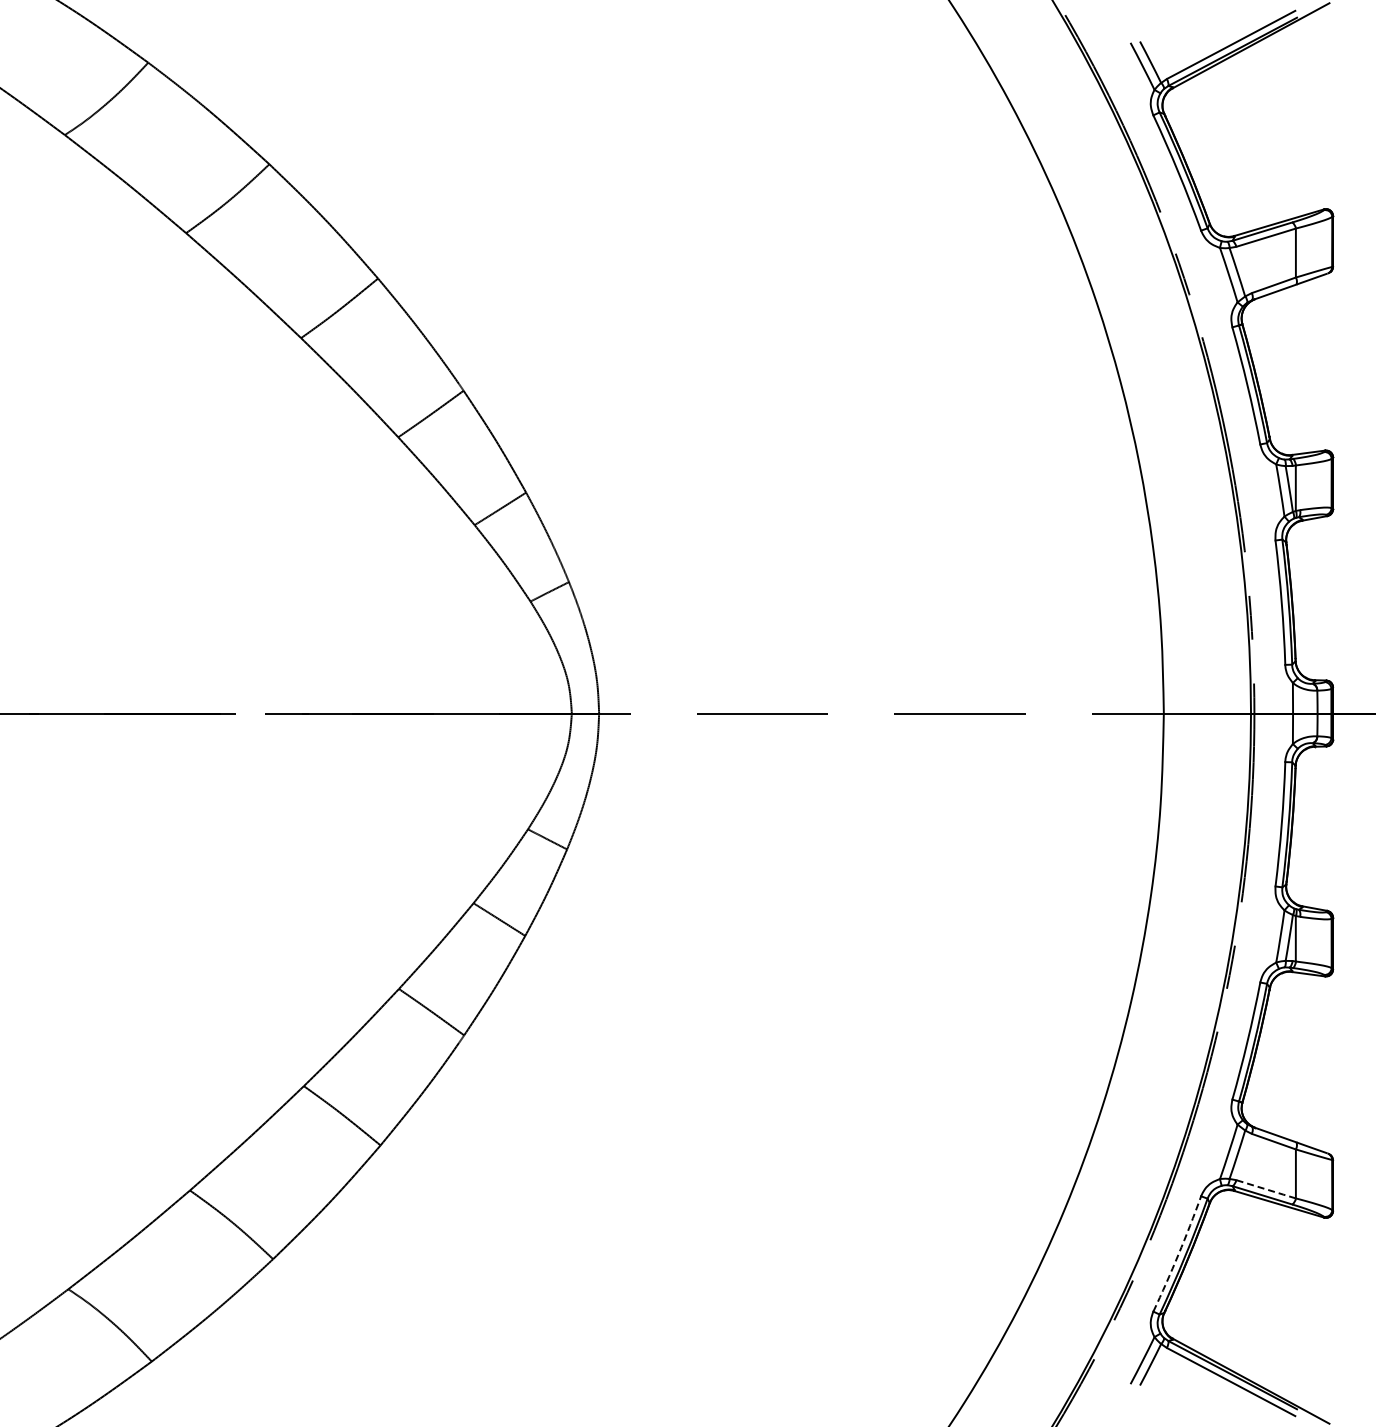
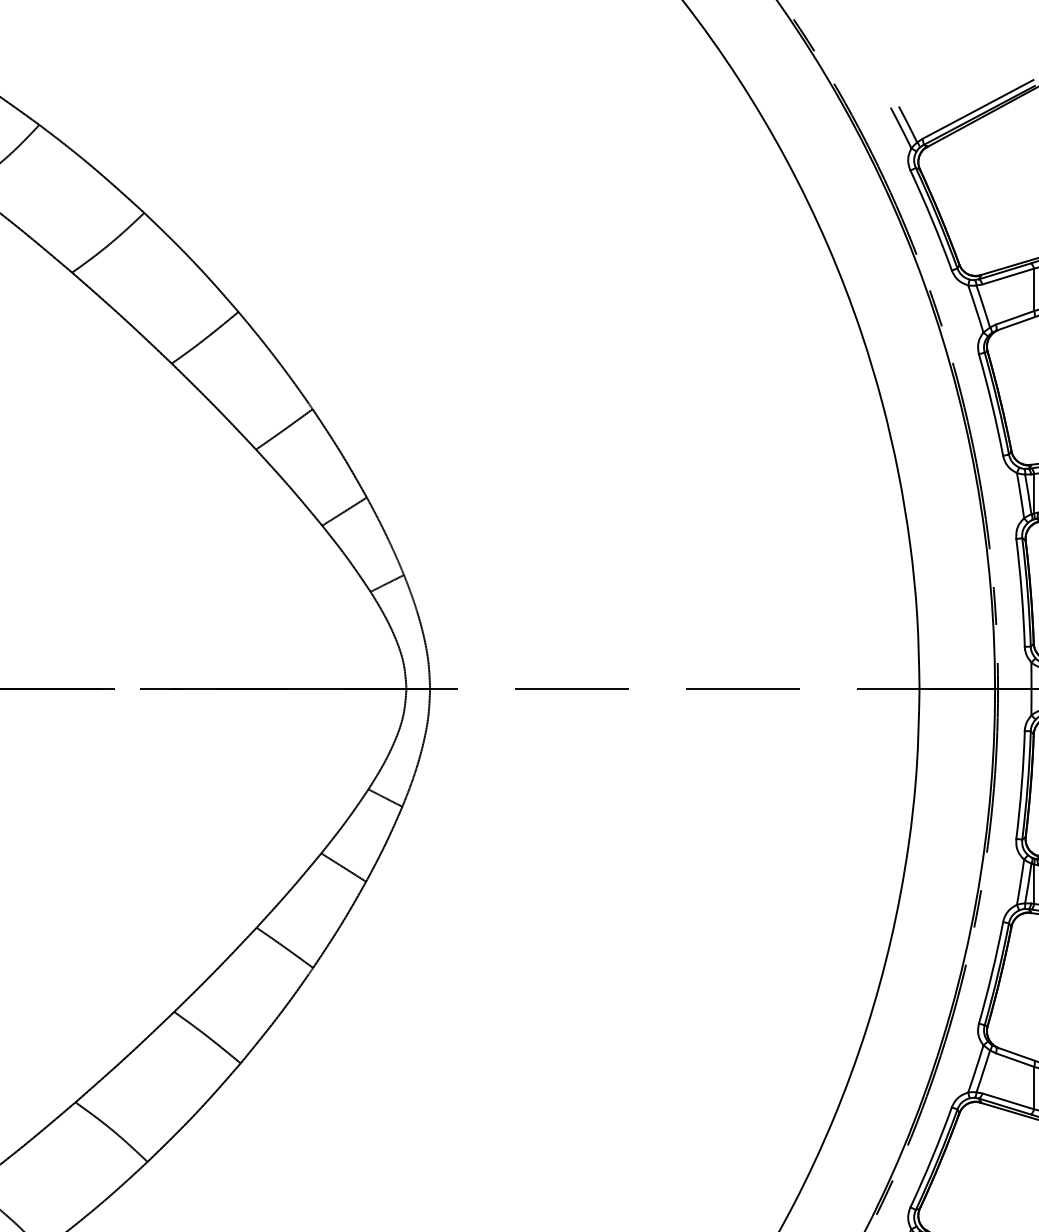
line: (1266, 1189) -> (1008, 1101), dashed -> solid
arc: (1178, 1254) -> (932, 1157), dashed -> solid

